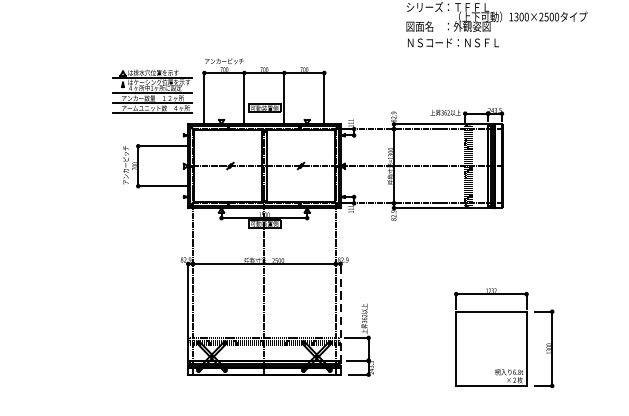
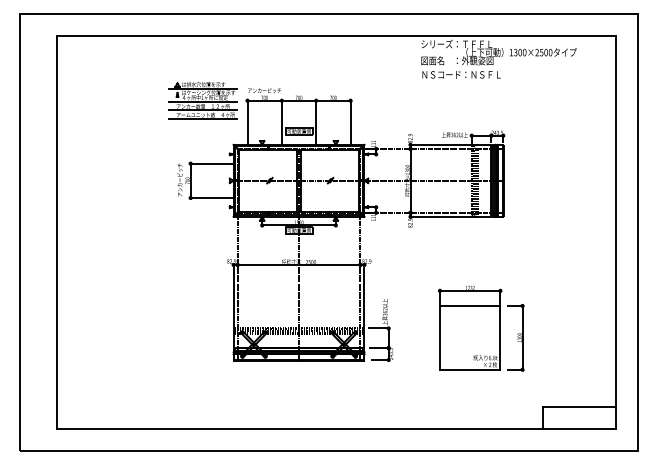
part: (152, 91) -> (202, 100), moved
line: (340, 313) -> (364, 307), dashed -> solid
part: (504, 337) -> (481, 328), moved

